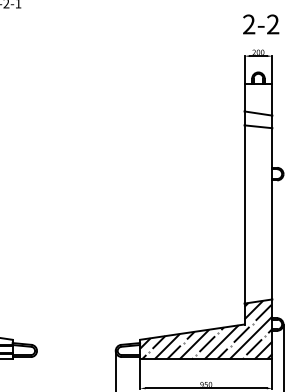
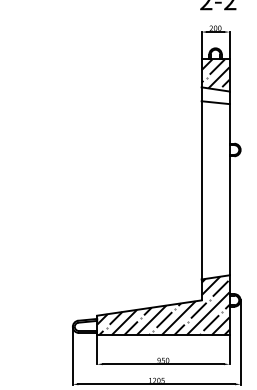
hatch: (258, 97) -> (215, 73), added

